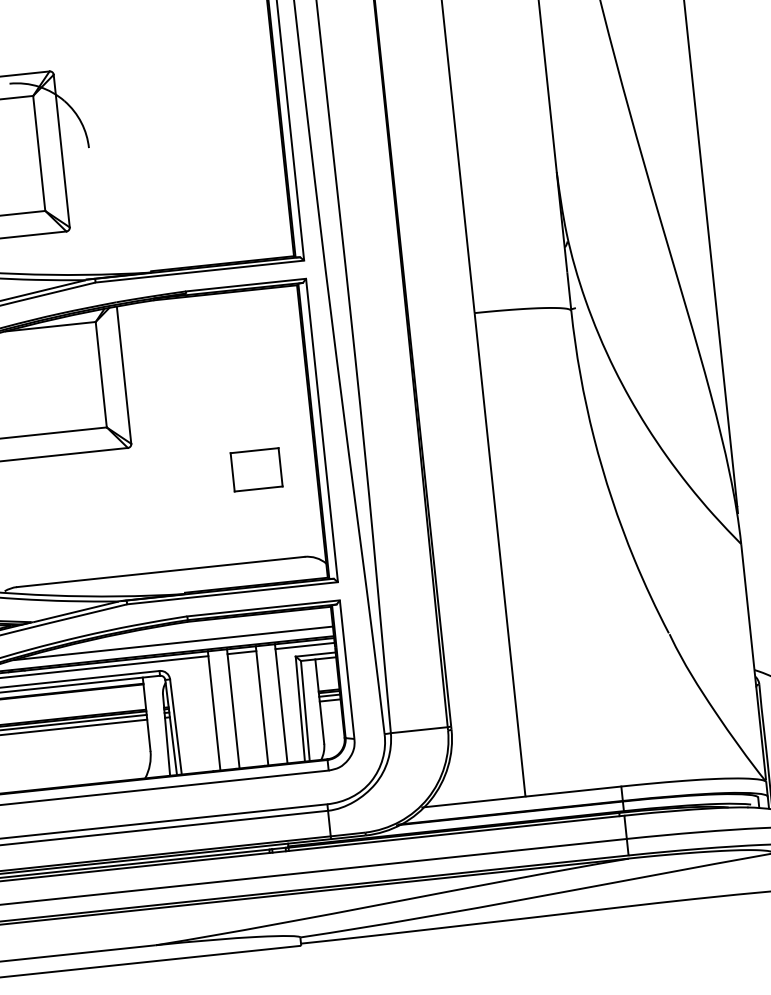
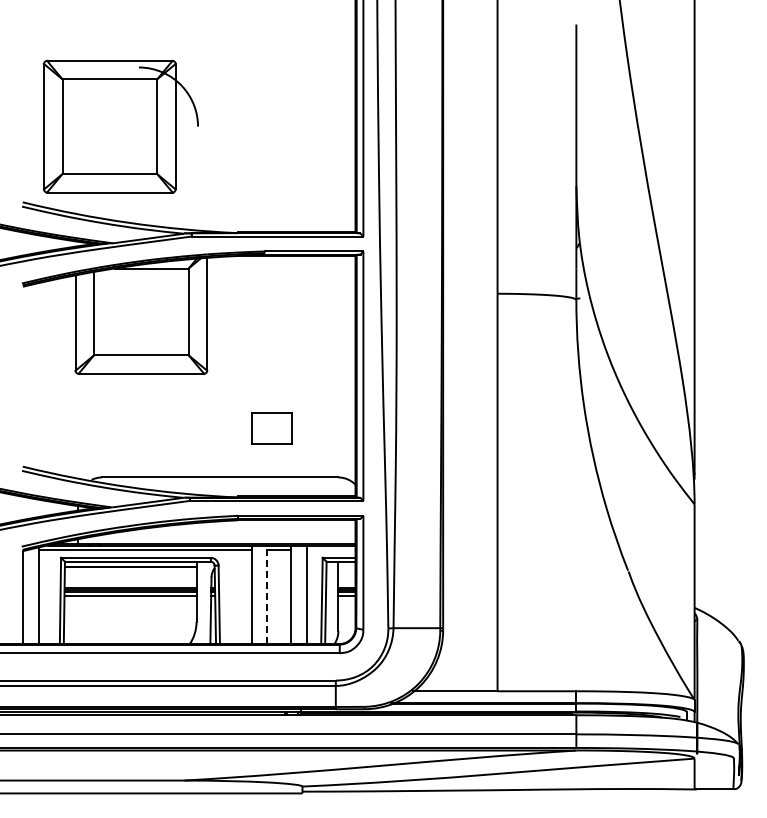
part: (256, 469) -> (271, 428), moved
line: (173, 643) -> (224, 536), removed
line: (304, 645) -> (330, 549), removed
line: (233, 708) -> (267, 594), solid -> dashed

